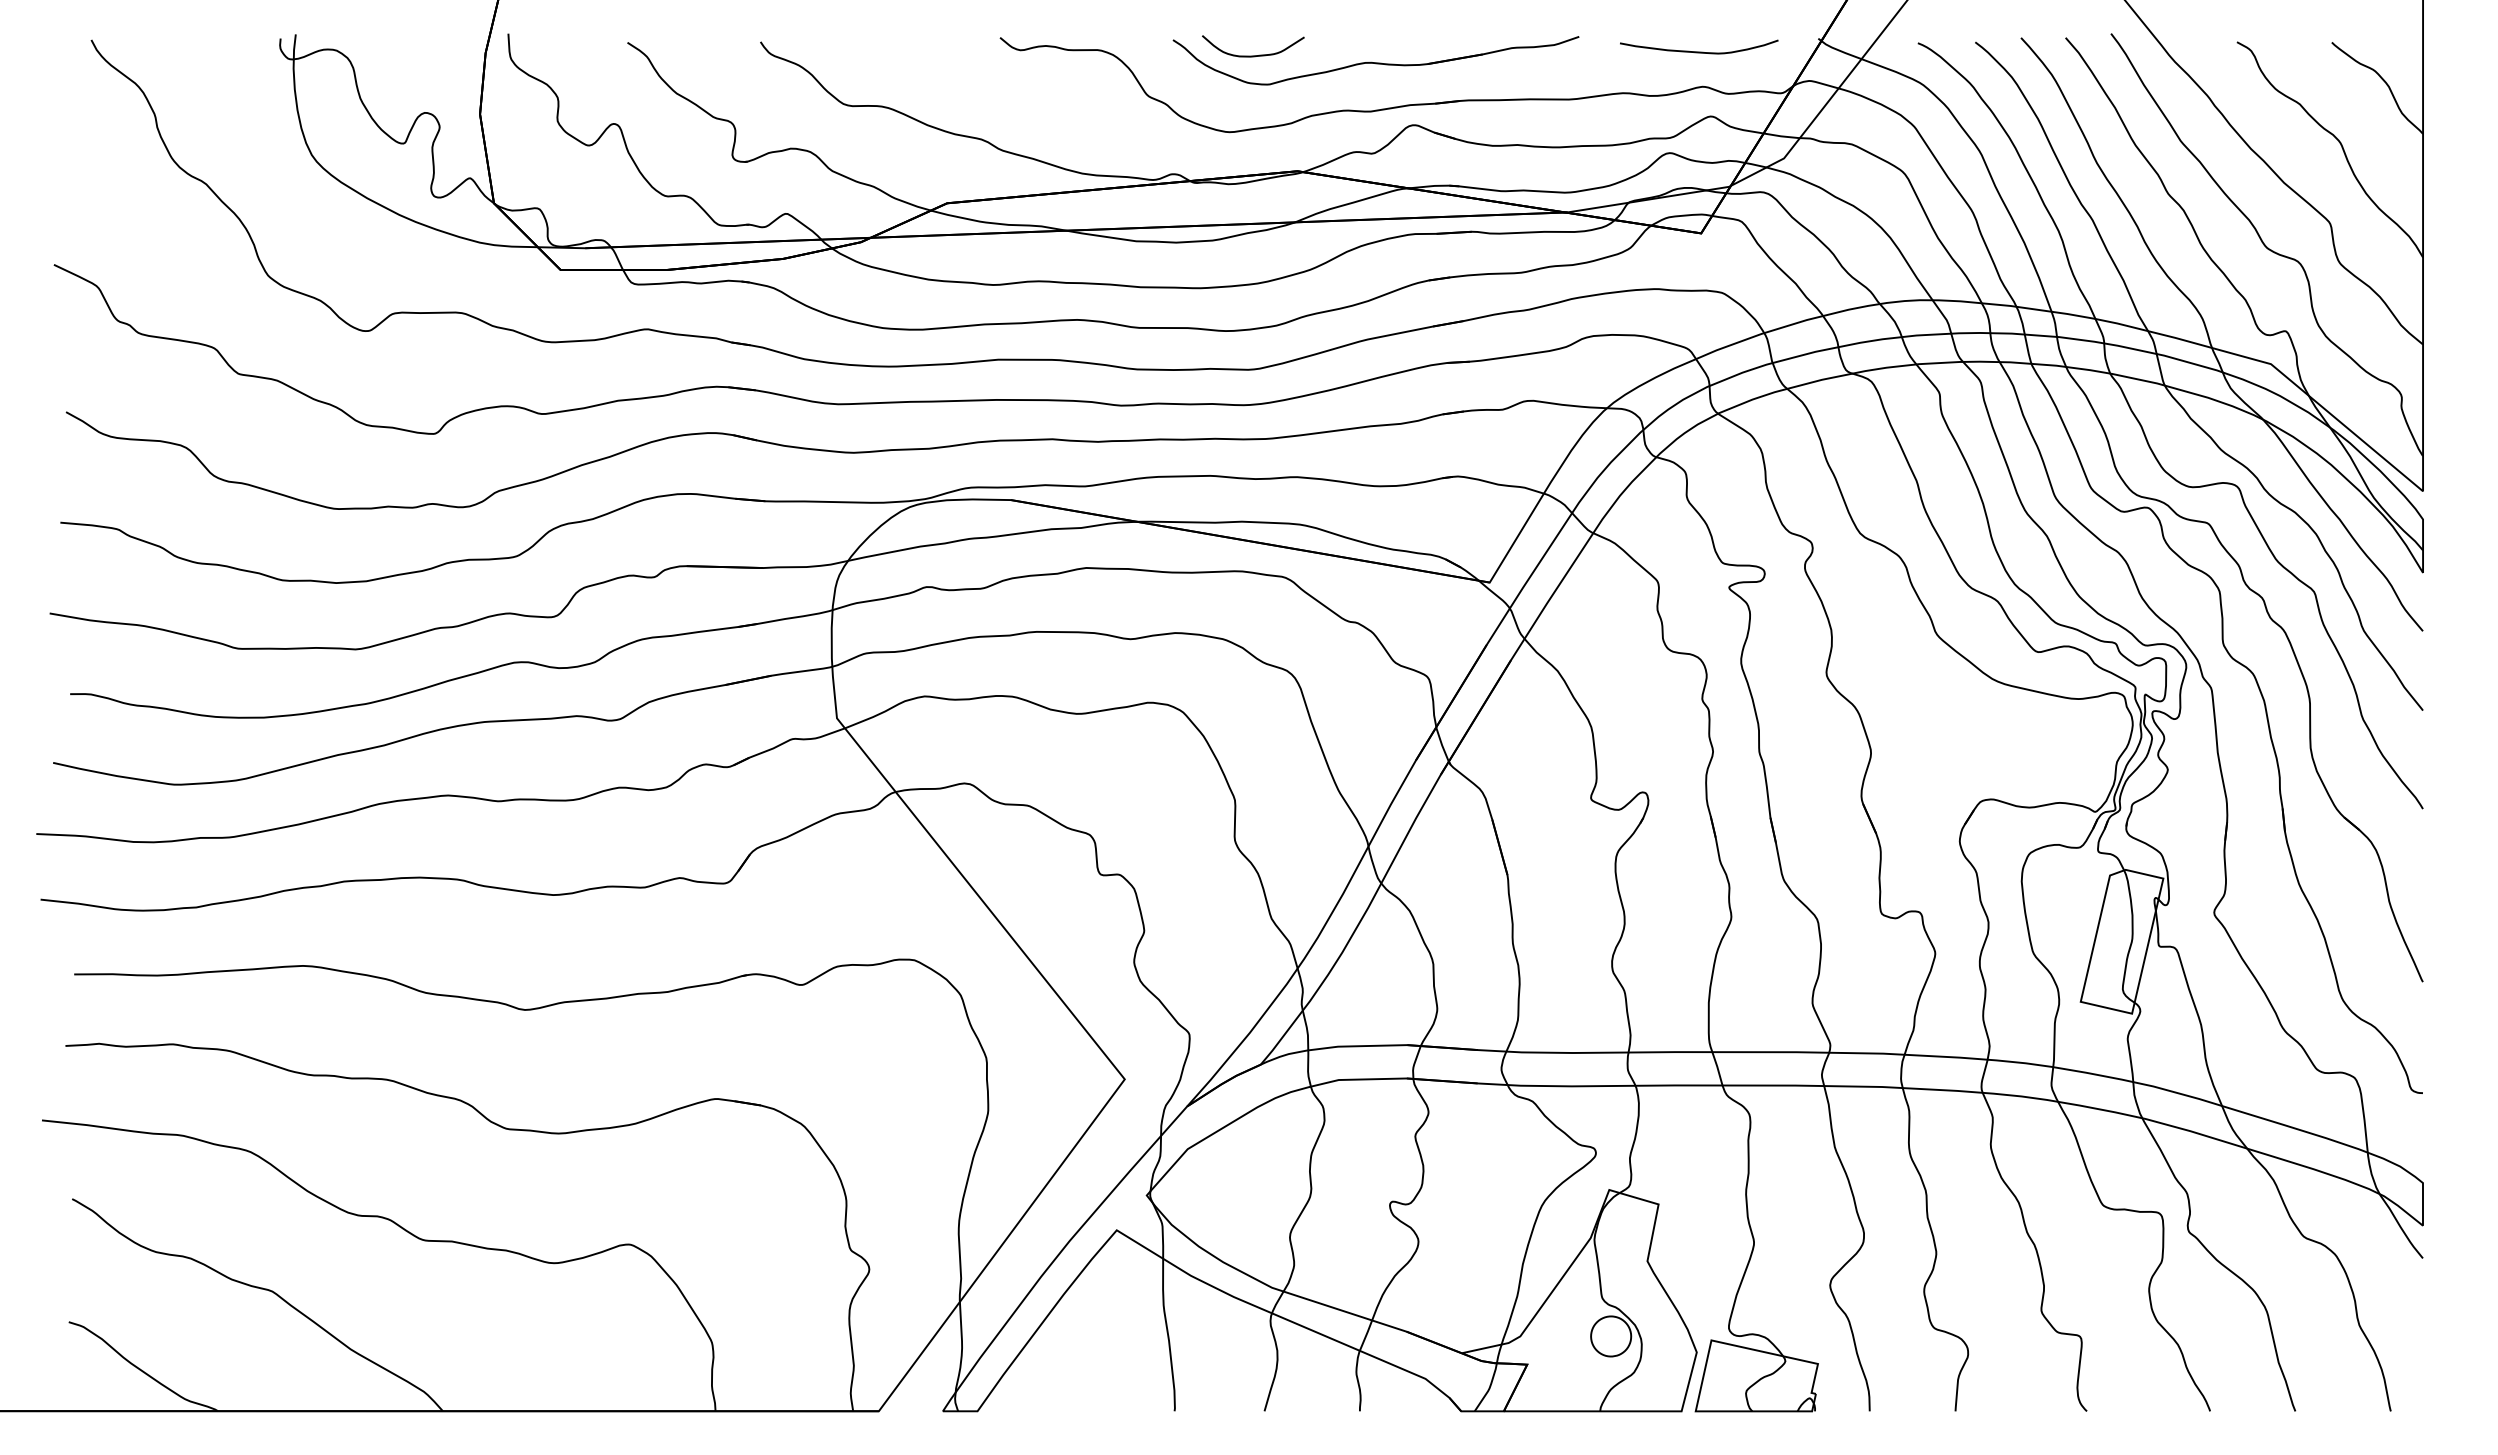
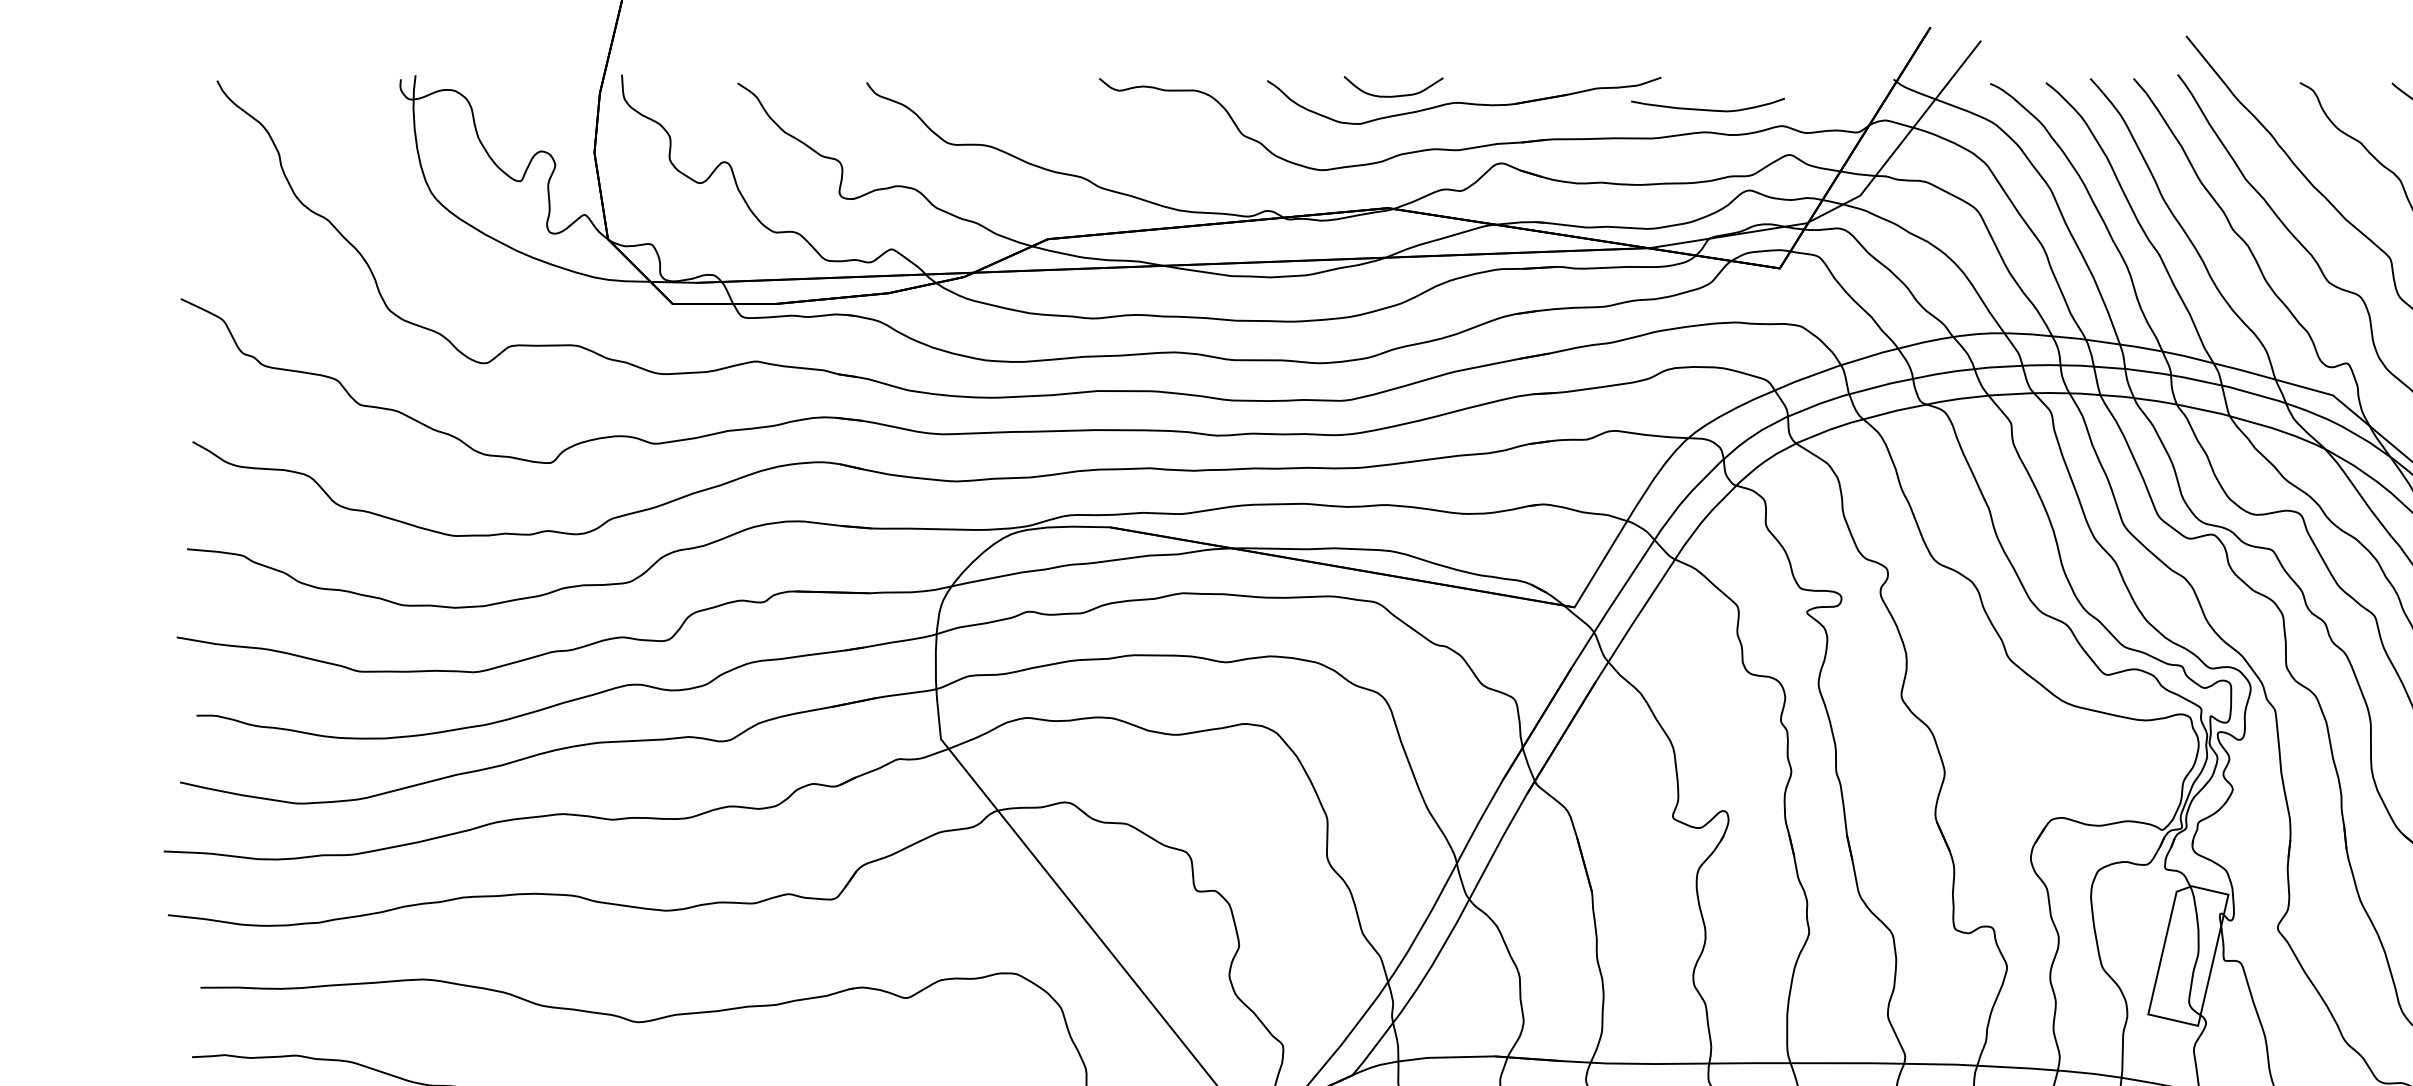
curve: (1699, 51) -> (1708, 109), moved
curve: (1253, 55) -> (1393, 95), moved

